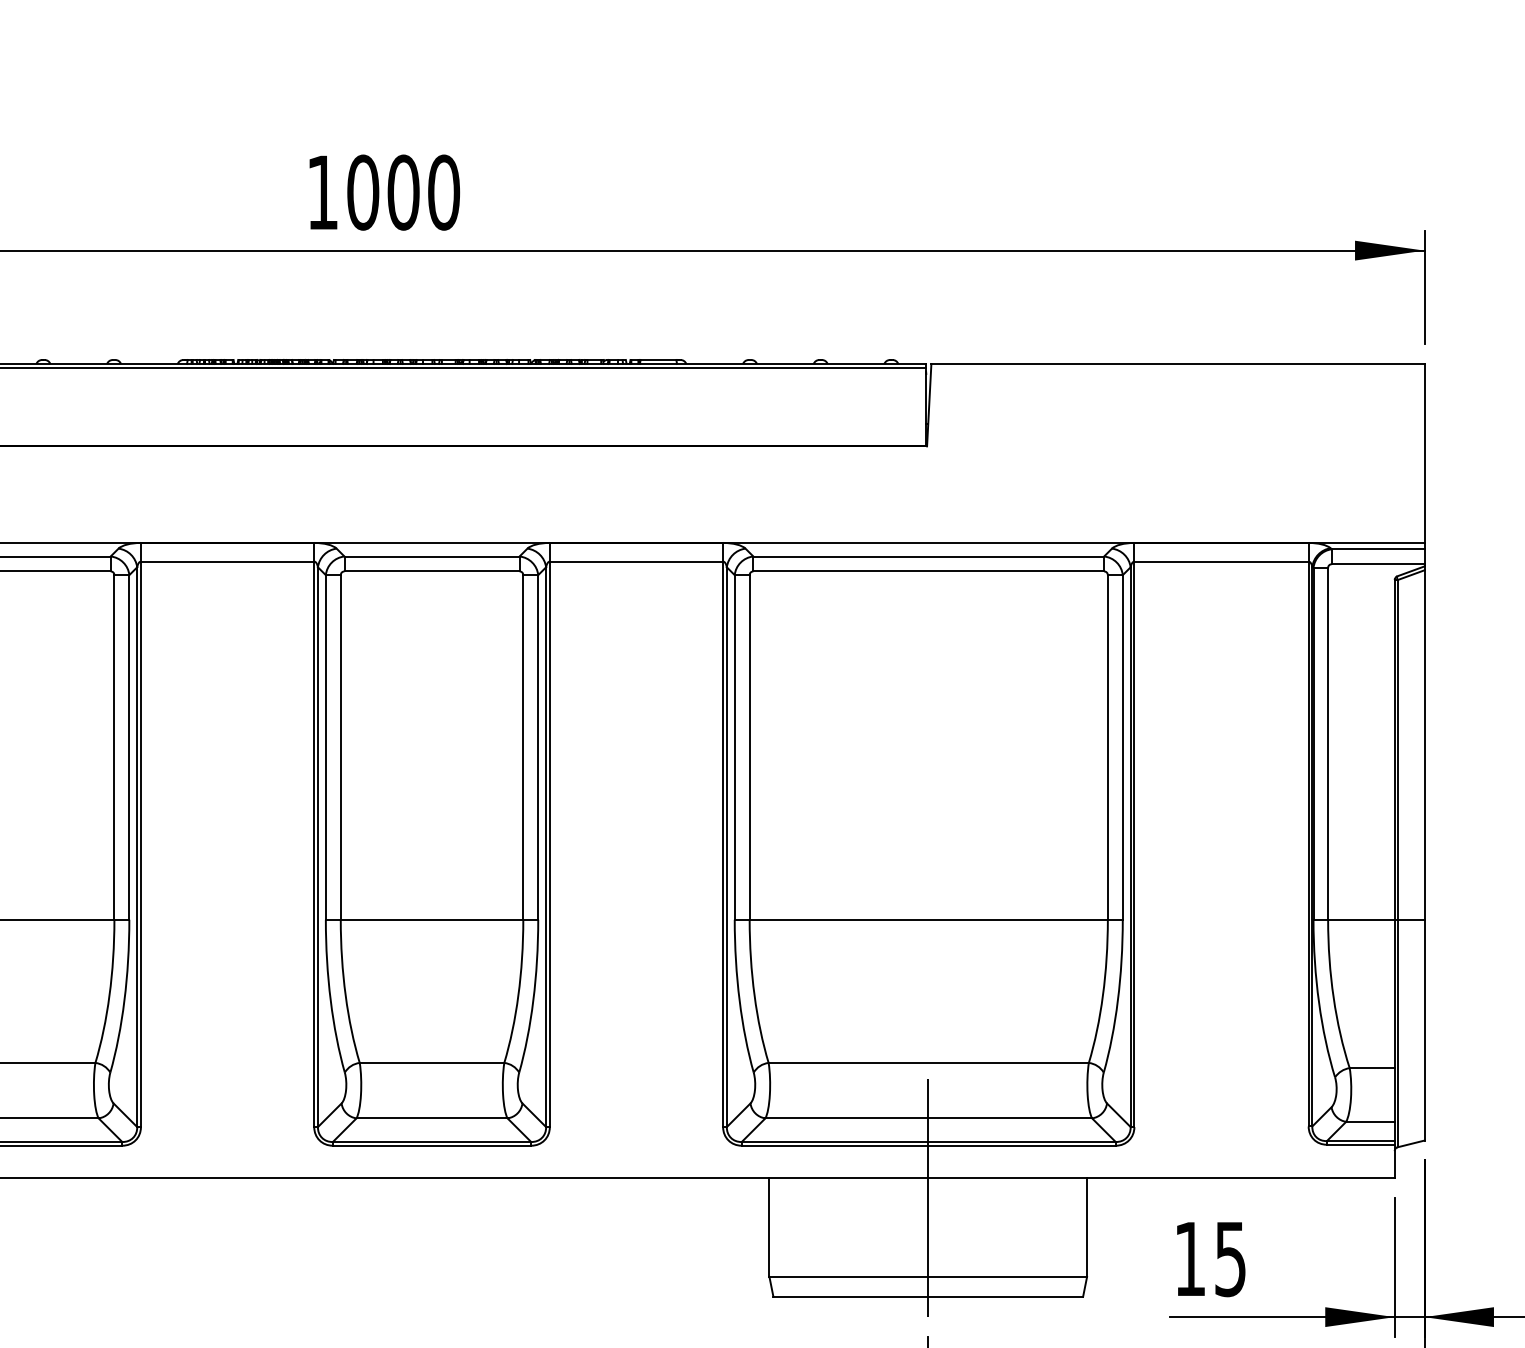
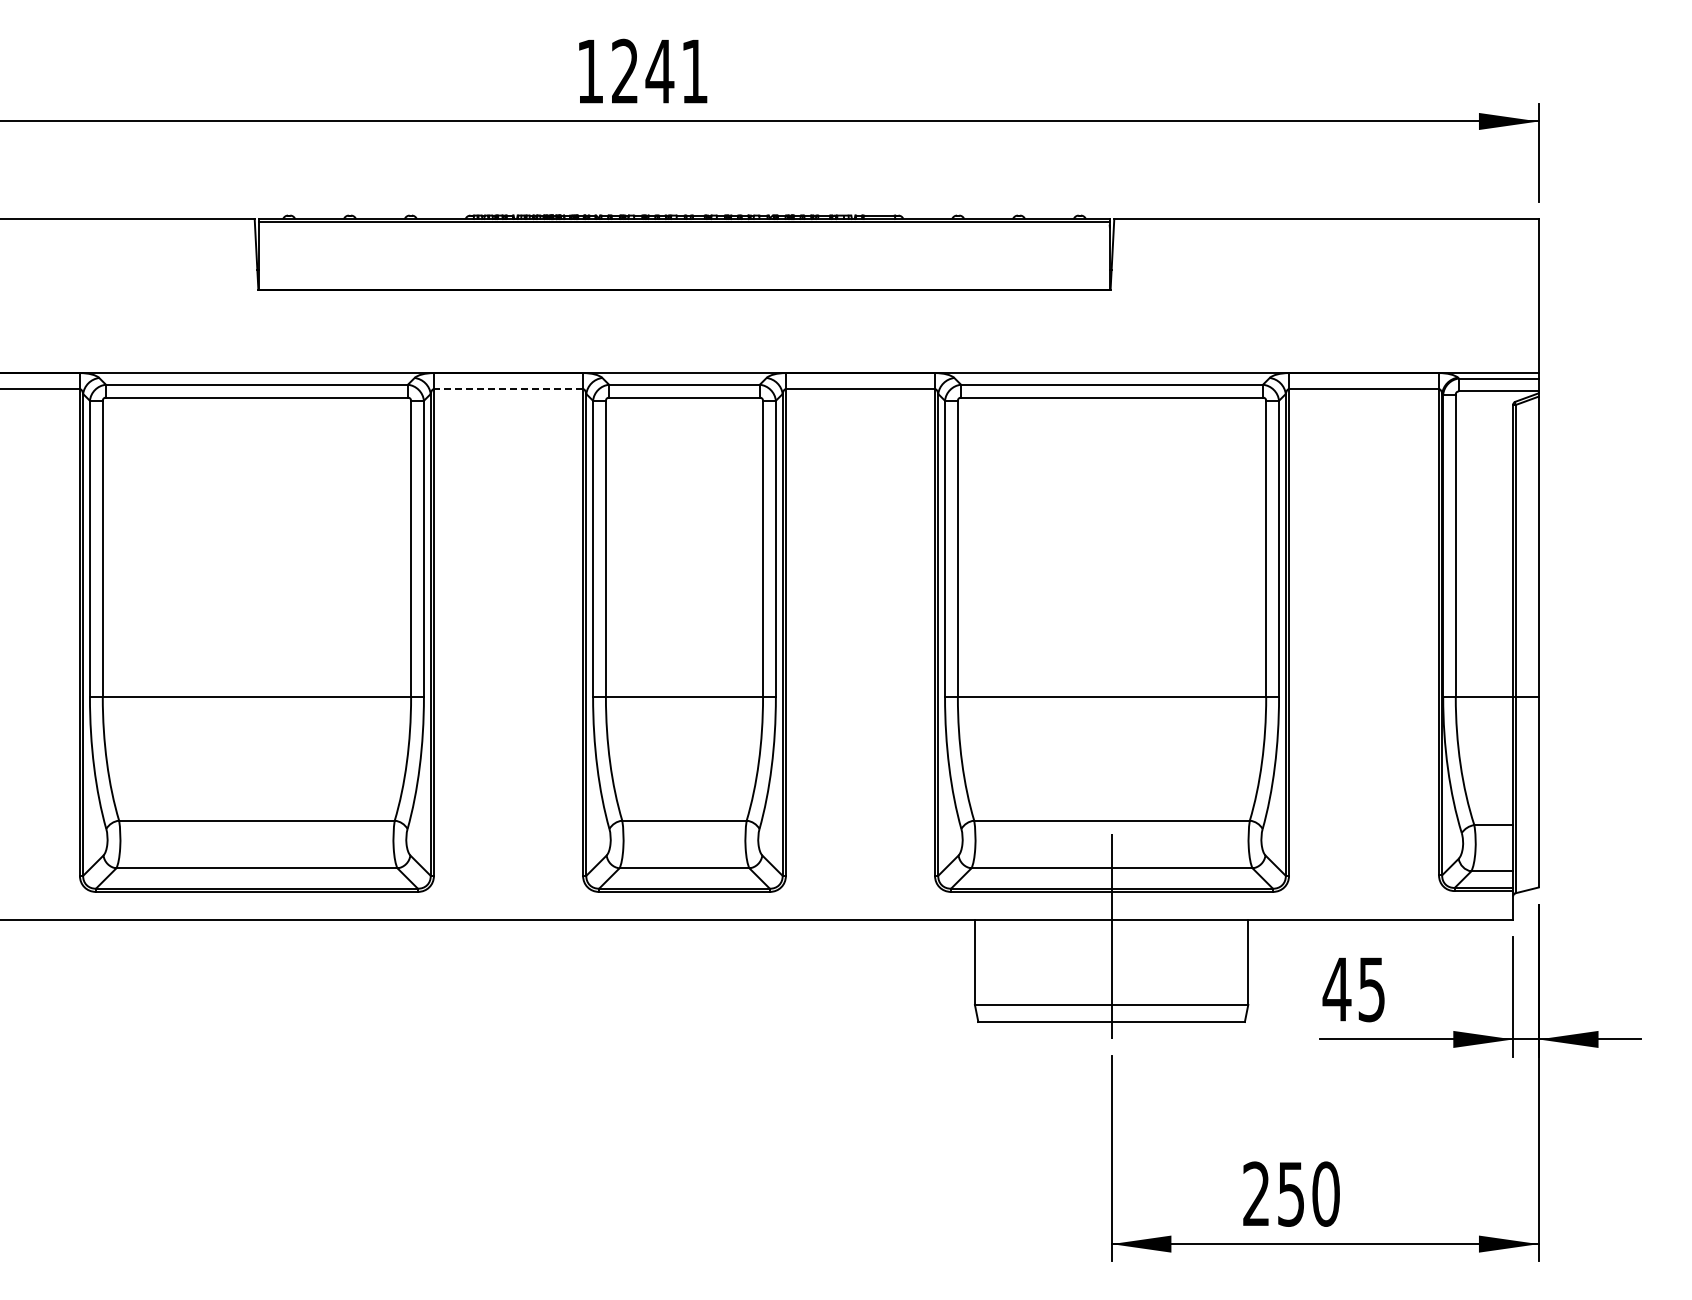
text: (403, 192) -> (659, 71), 1000 -> 1241
line: (227, 562) -> (508, 389), solid -> dashed
text: (1189, 1259) -> (1336, 989), 15 -> 45

